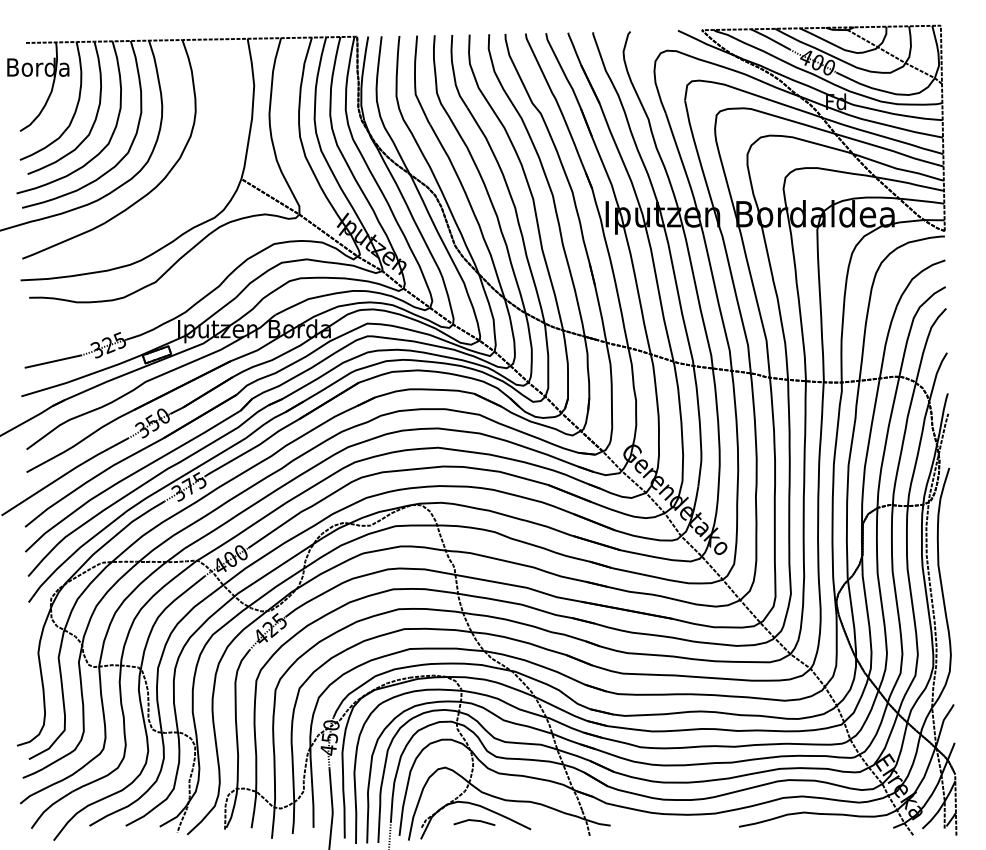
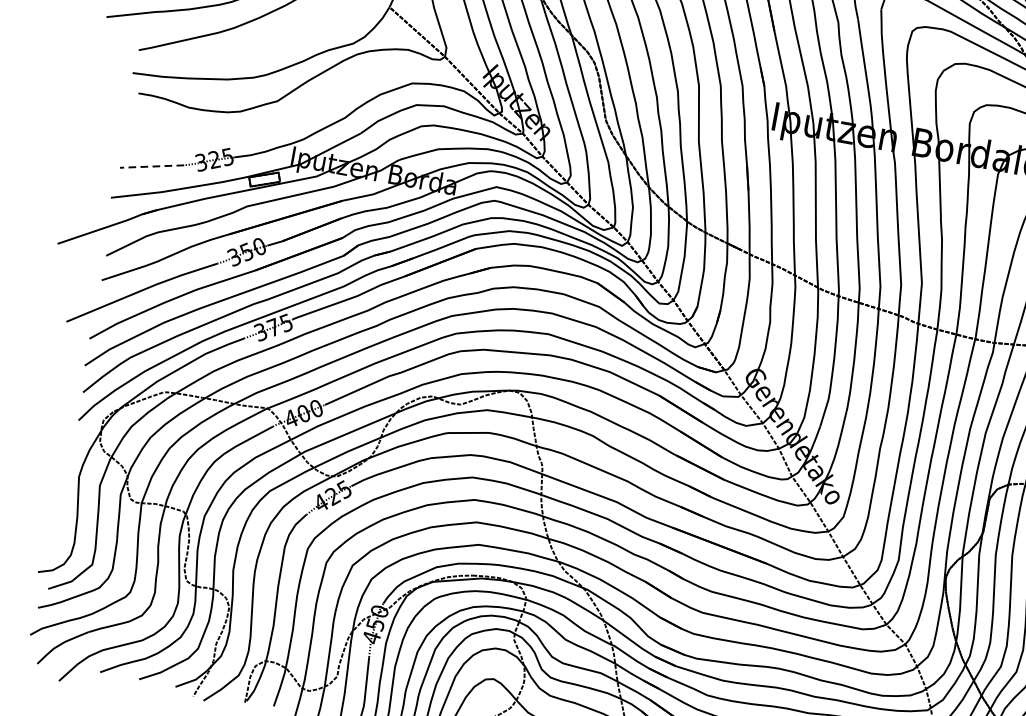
line: (52, 361) -> (151, 166), solid -> dashed

